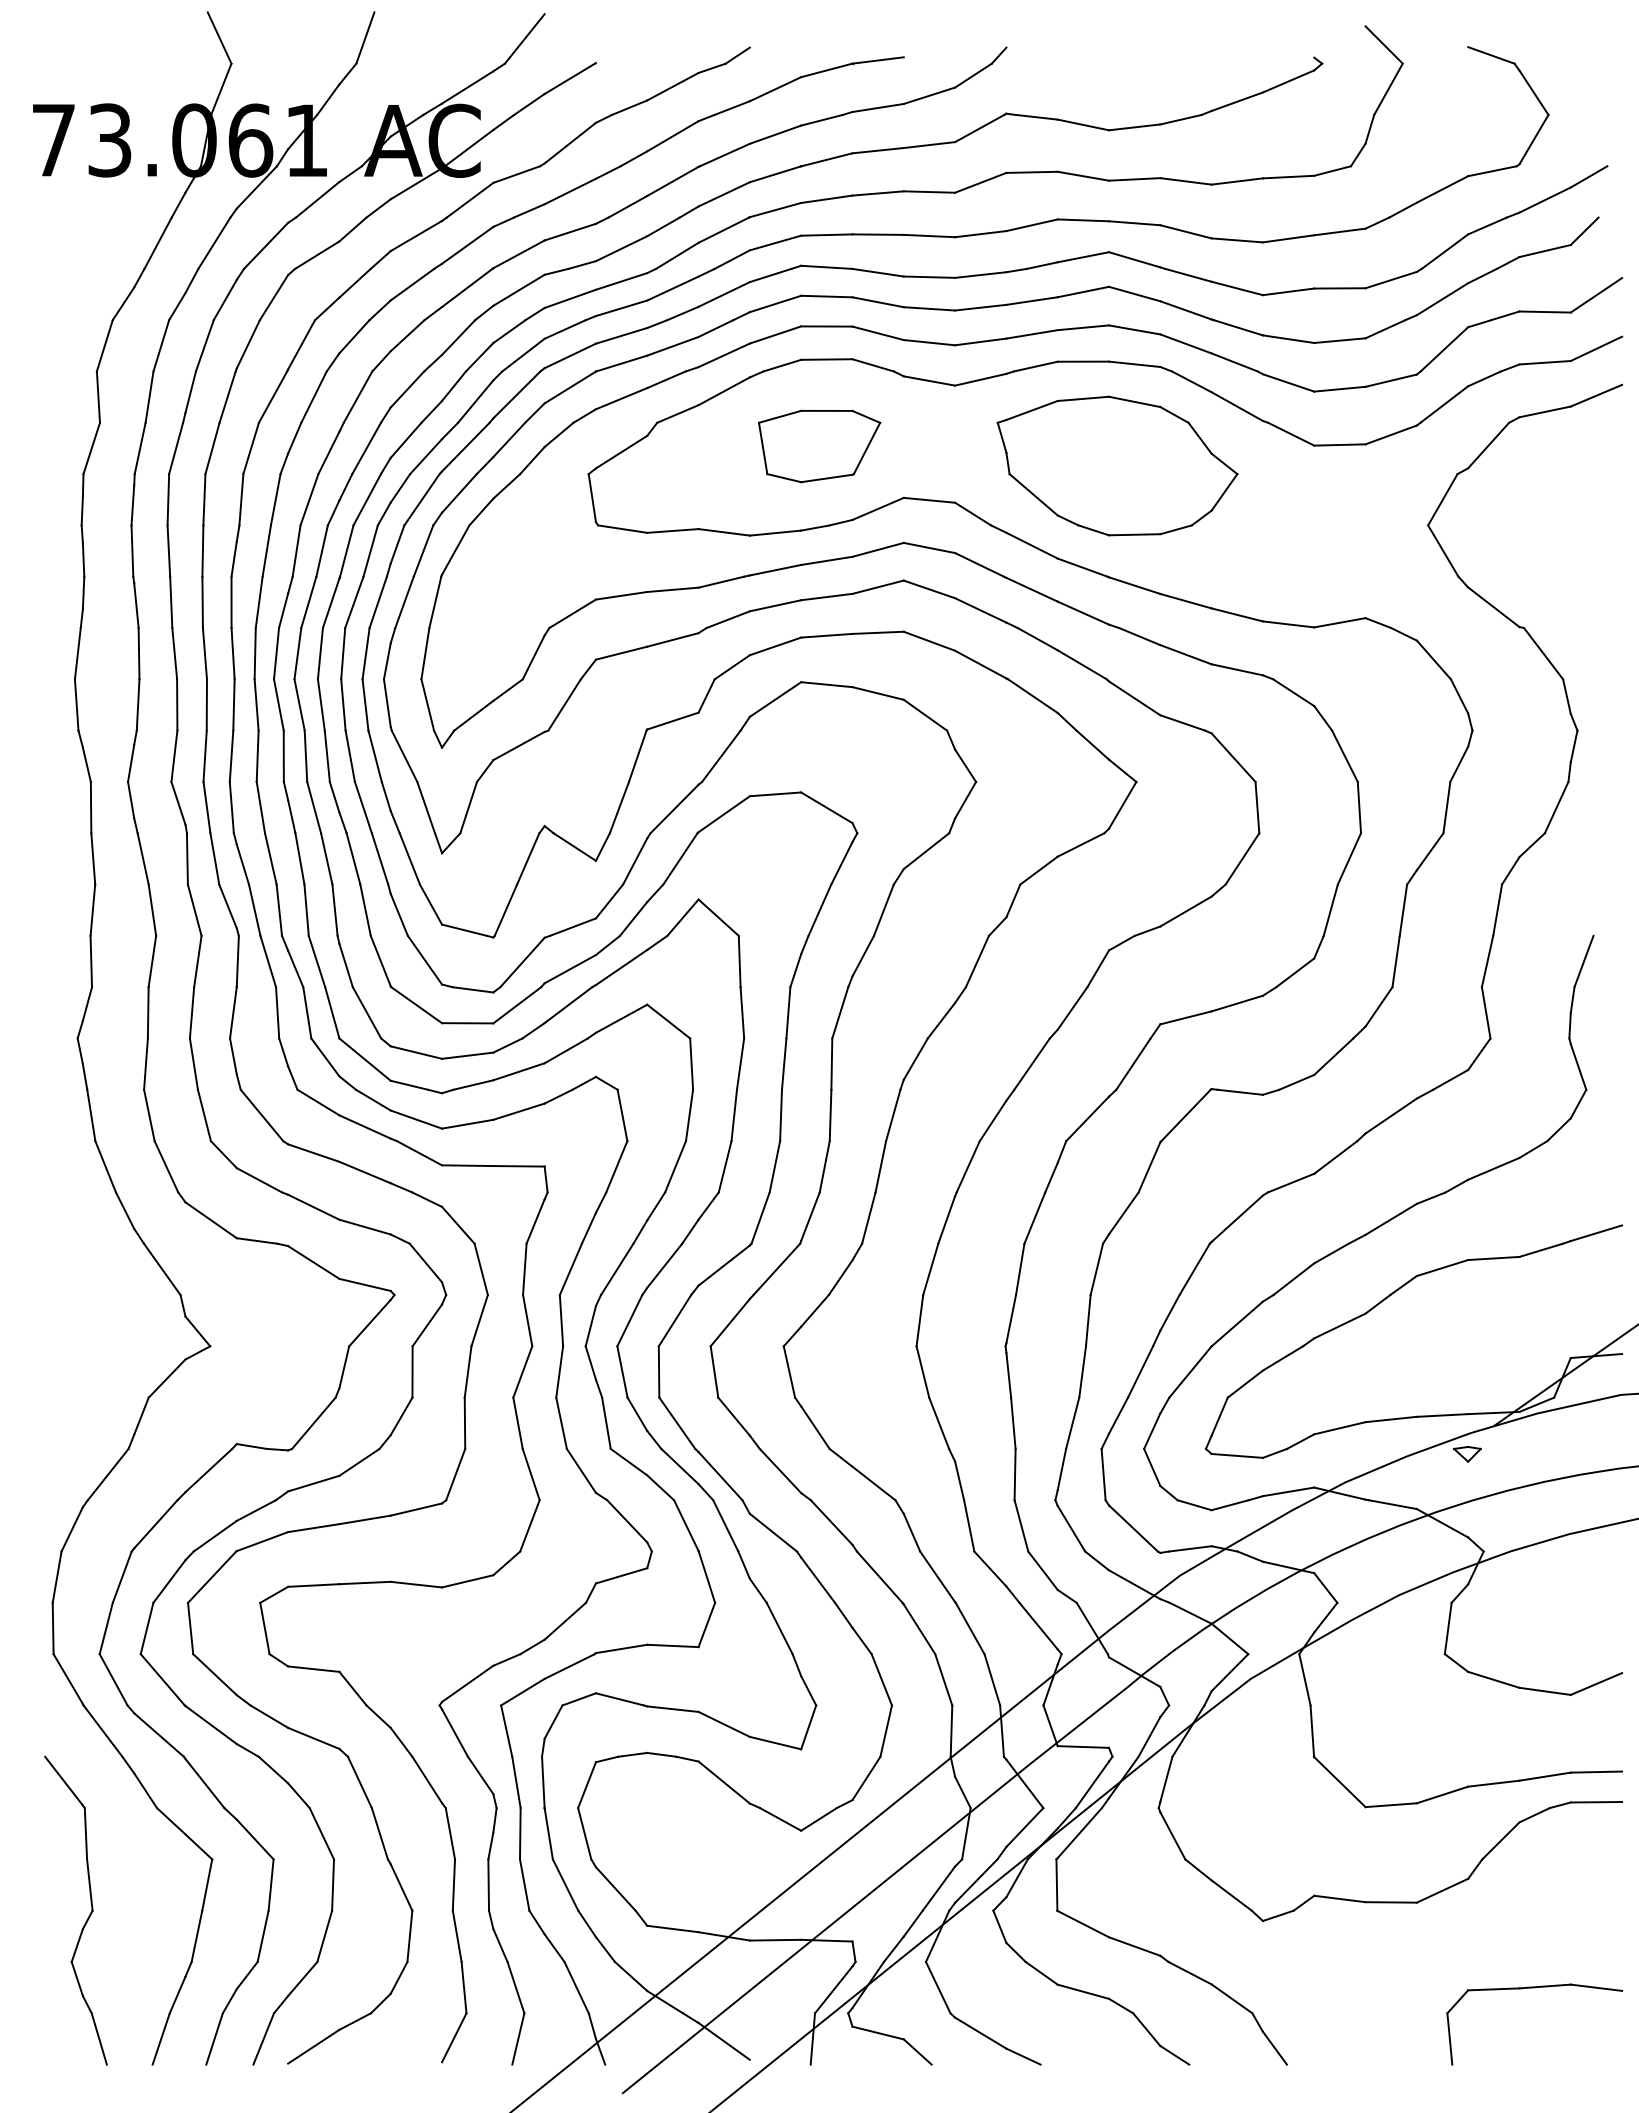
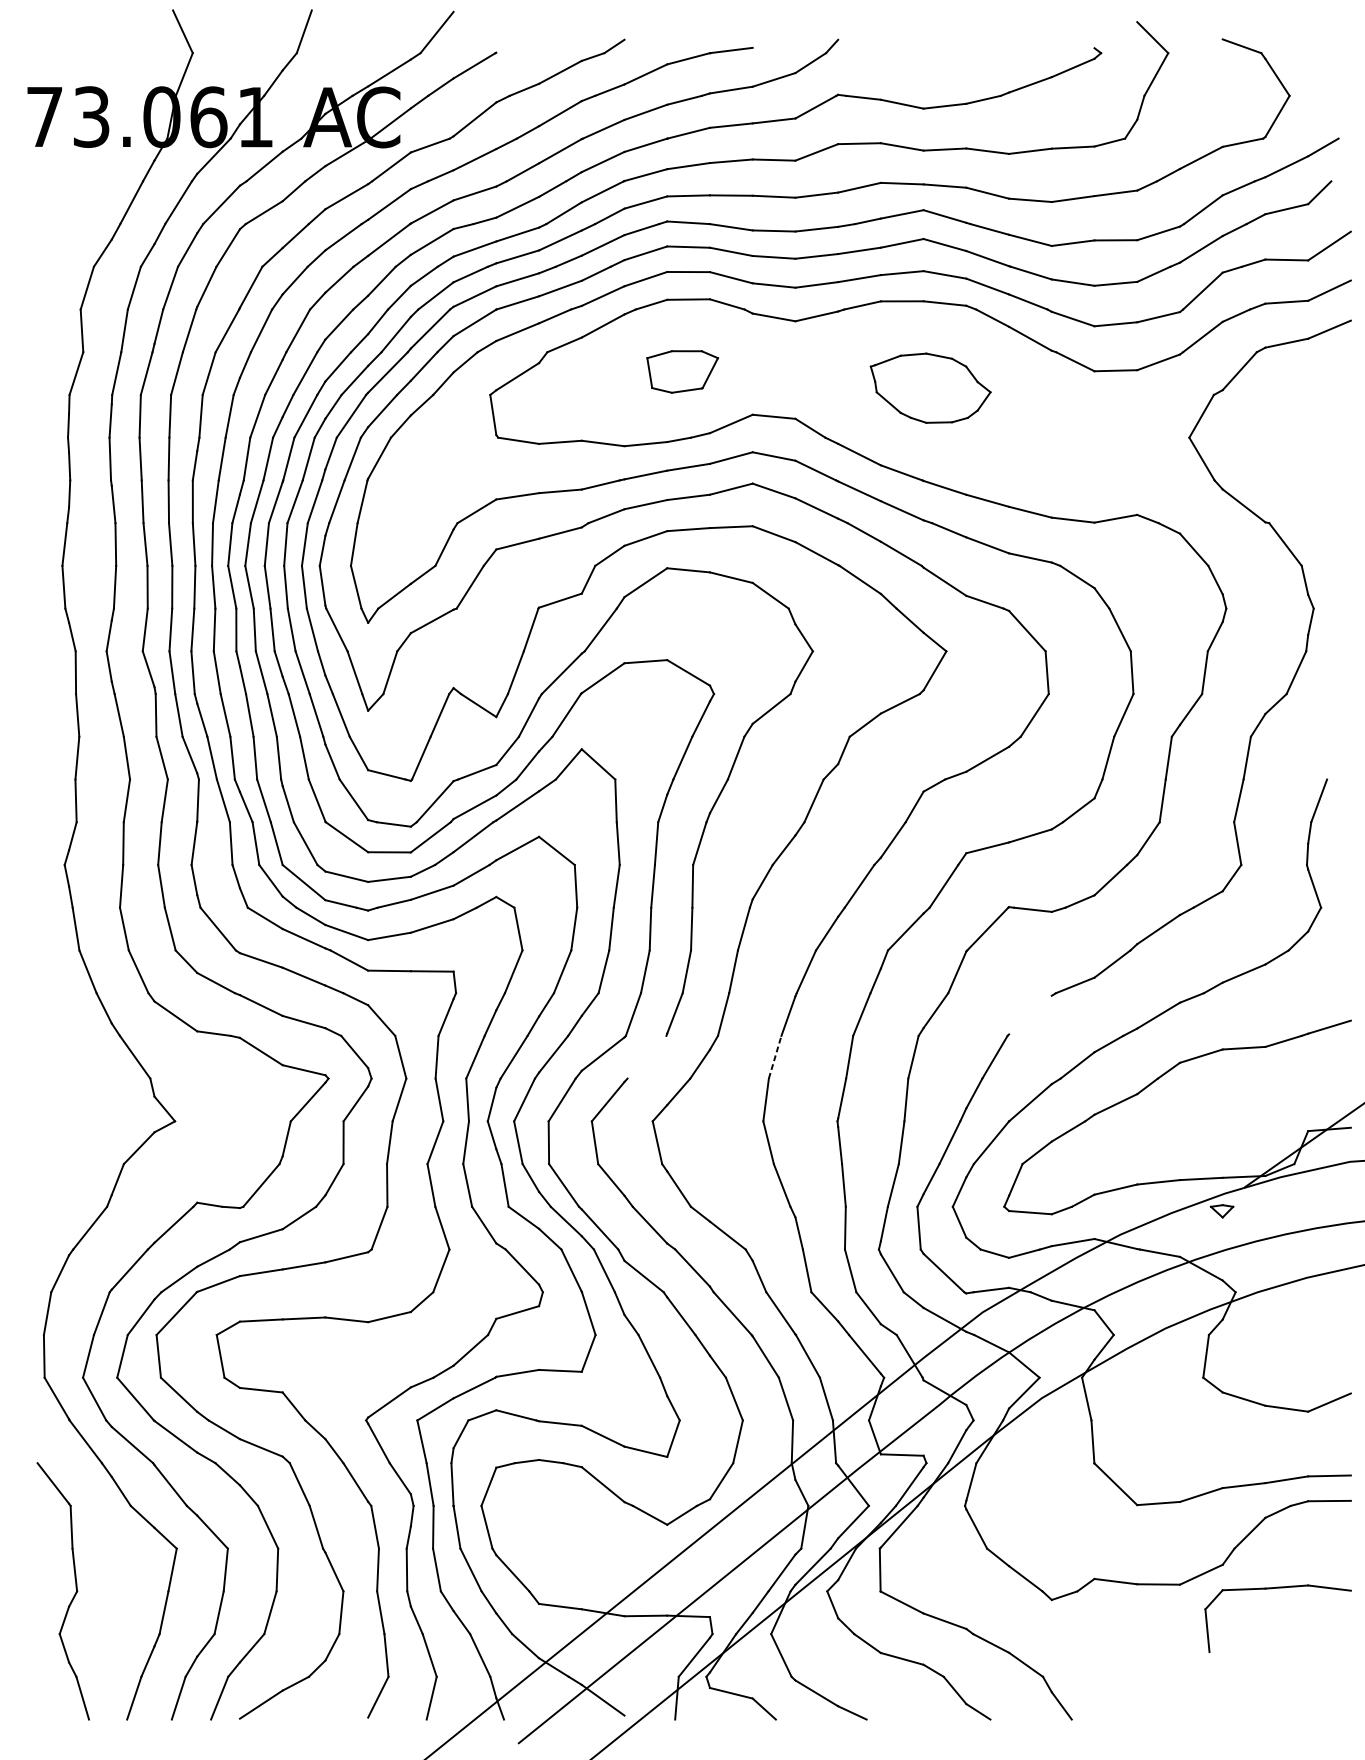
part: (819, 446) -> (682, 371), size x0.7
part: (1117, 465) -> (930, 387), size x0.6
line: (1236, 1218) -> (1029, 1014), removed
line: (776, 1269) -> (646, 1057), removed
line: (930, 1269) -> (774, 1057), solid -> dashed
part: (1534, 1988) -> (1277, 1588), moved

